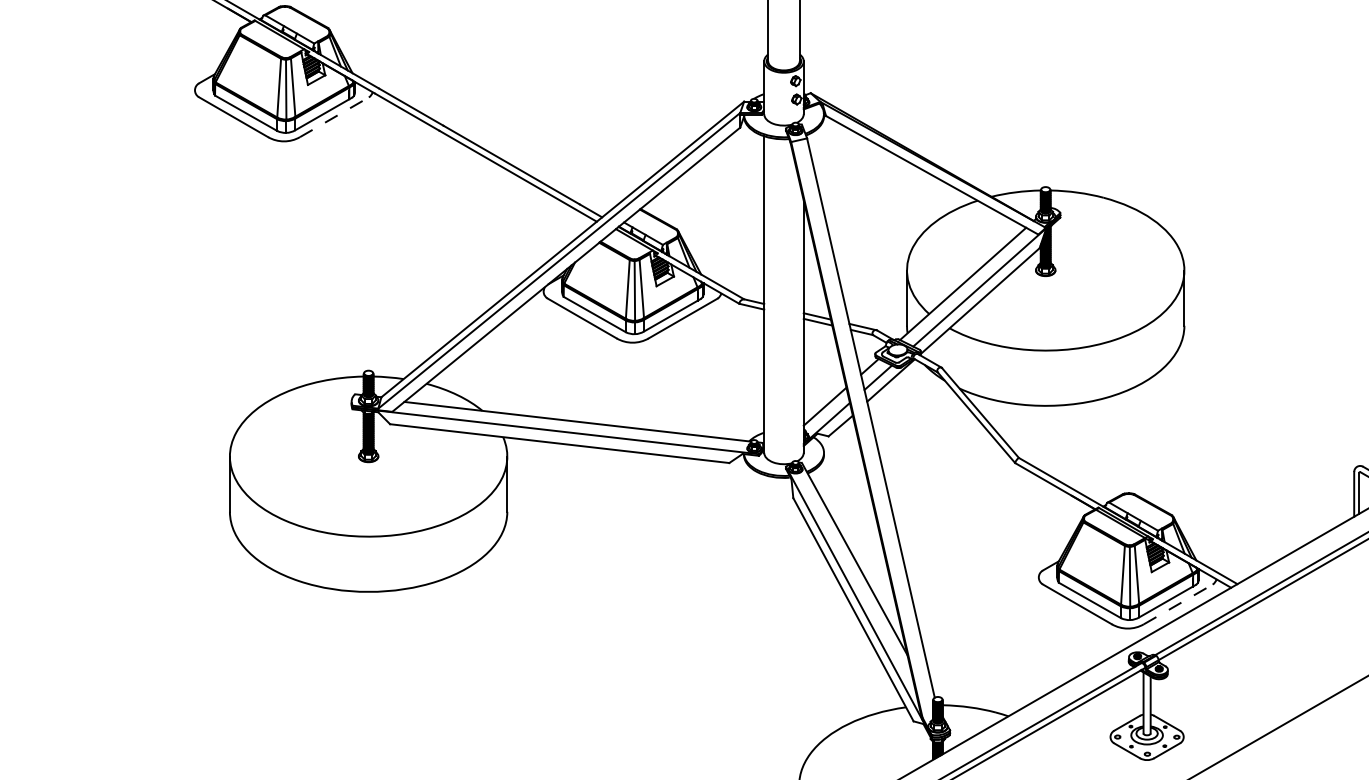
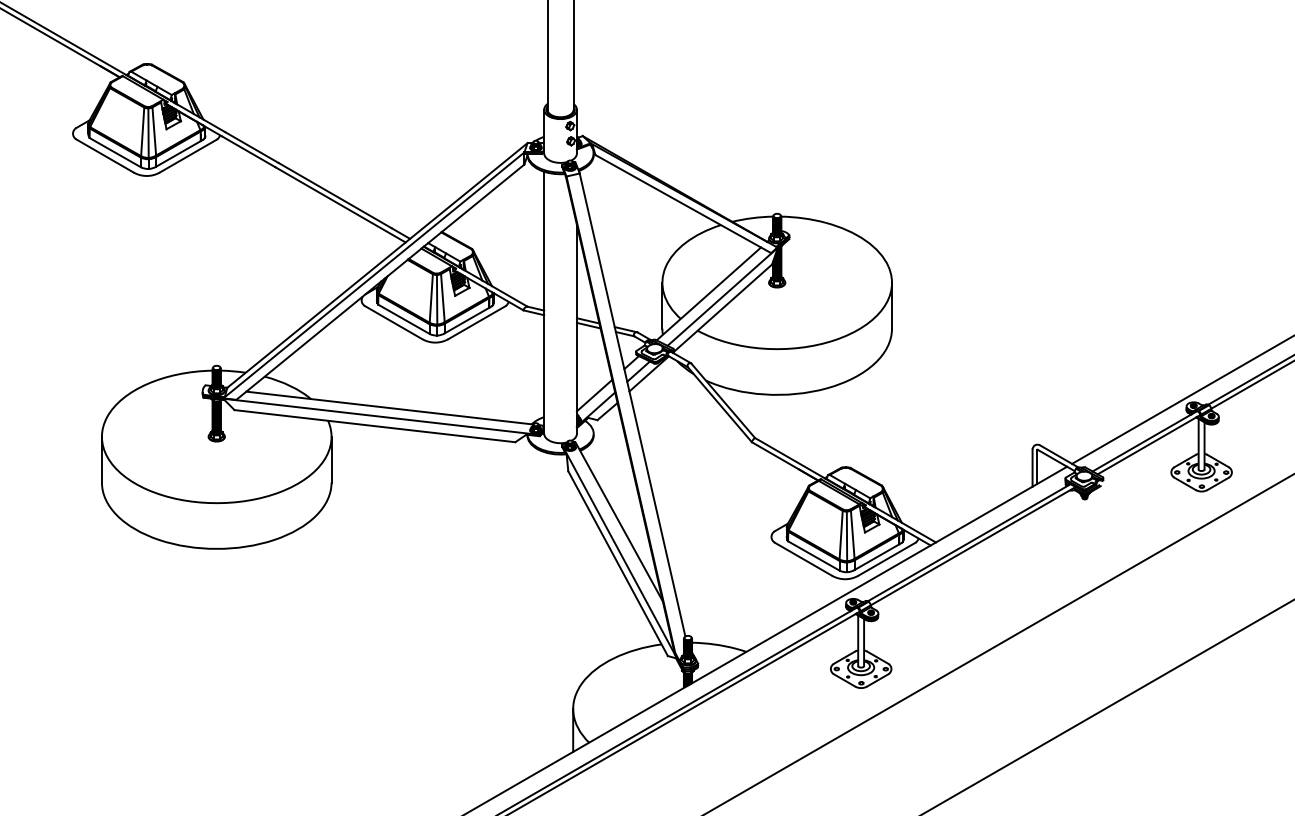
line: (334, 117) -> (188, 156), dashed -> solid
line: (1177, 604) -> (886, 559), dashed -> solid

